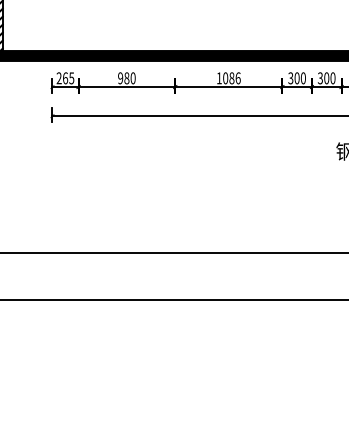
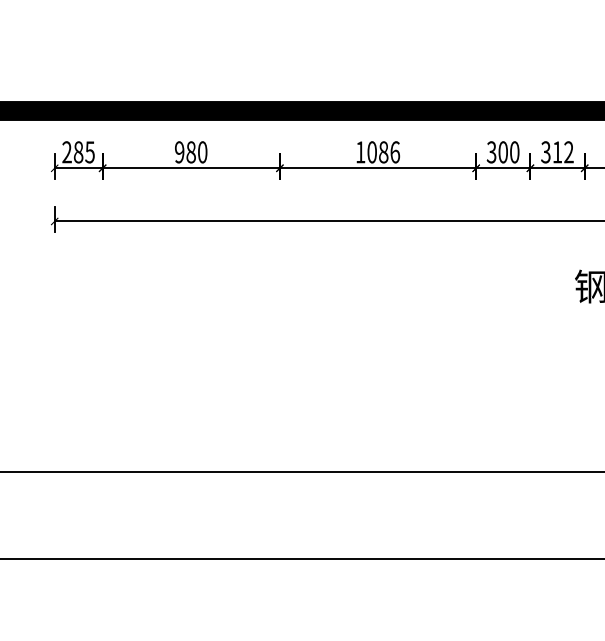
text: (65, 78) -> (78, 152), 265 -> 285
text: (329, 78) -> (562, 152), 300 -> 312

